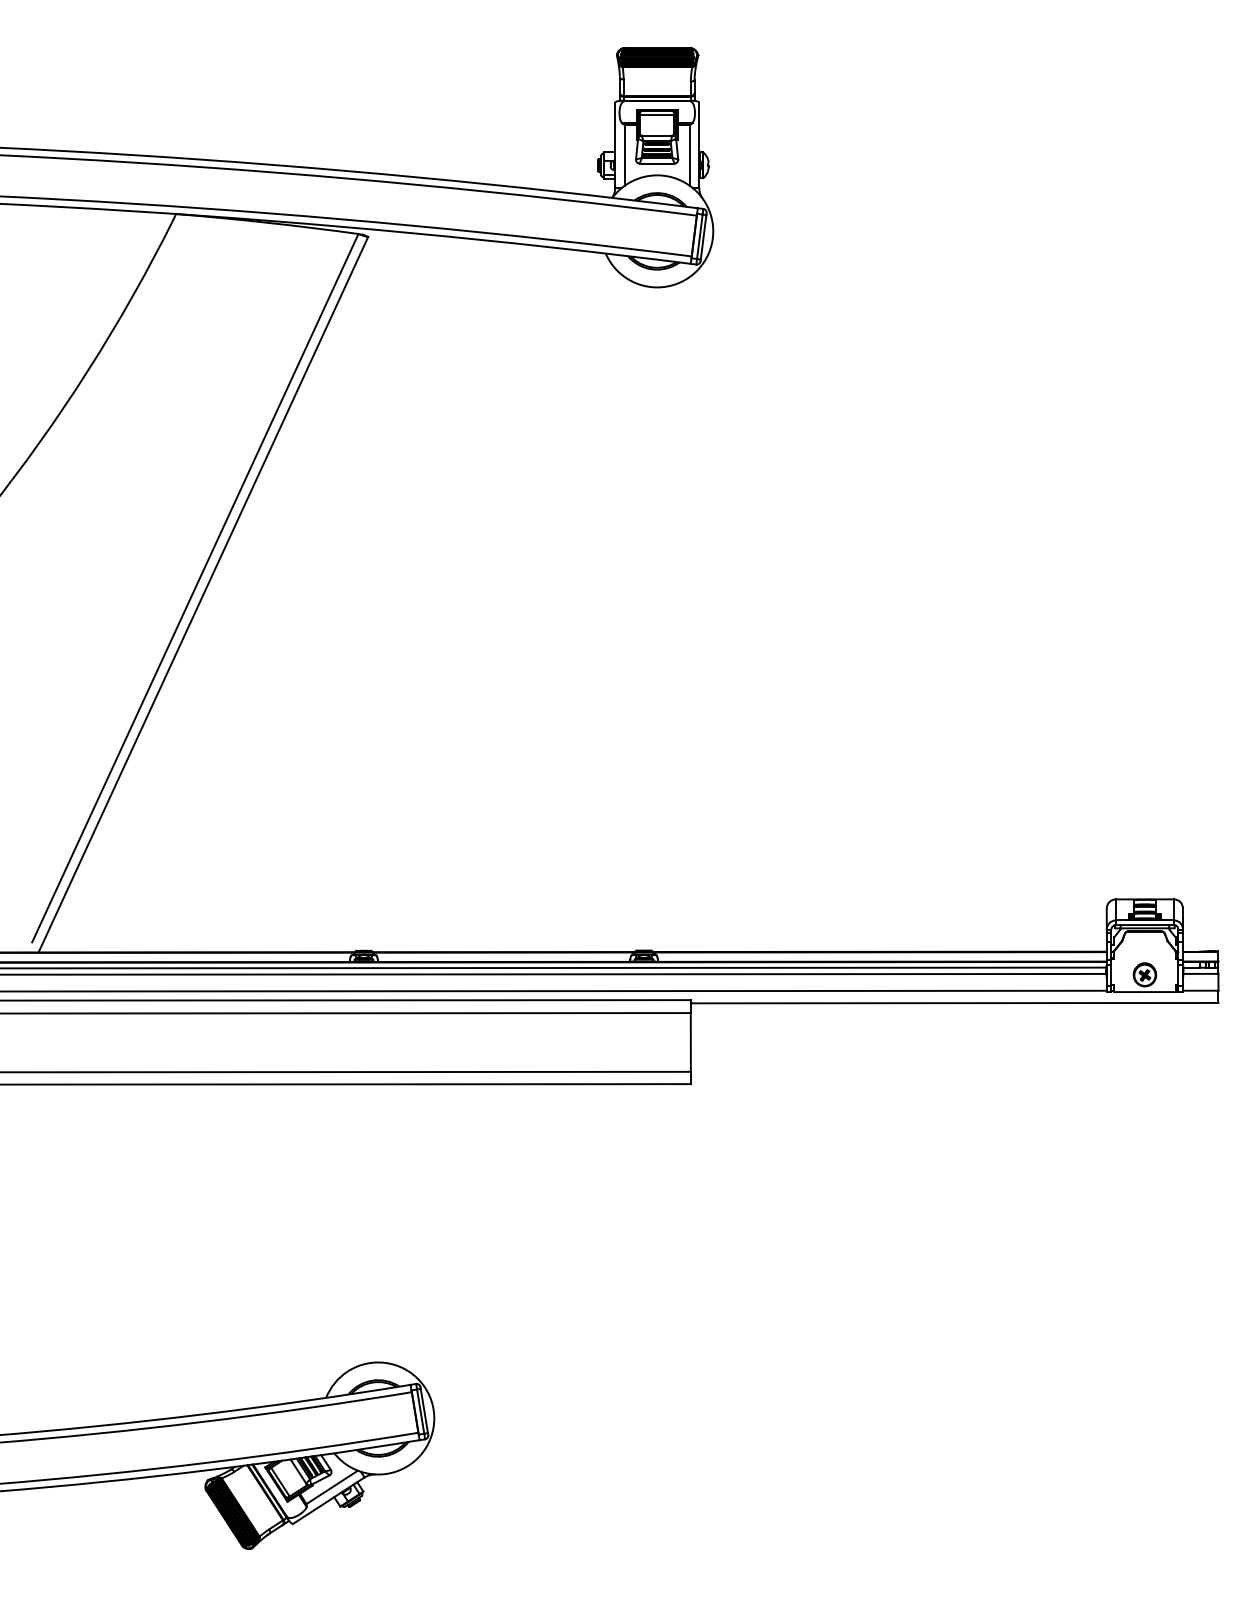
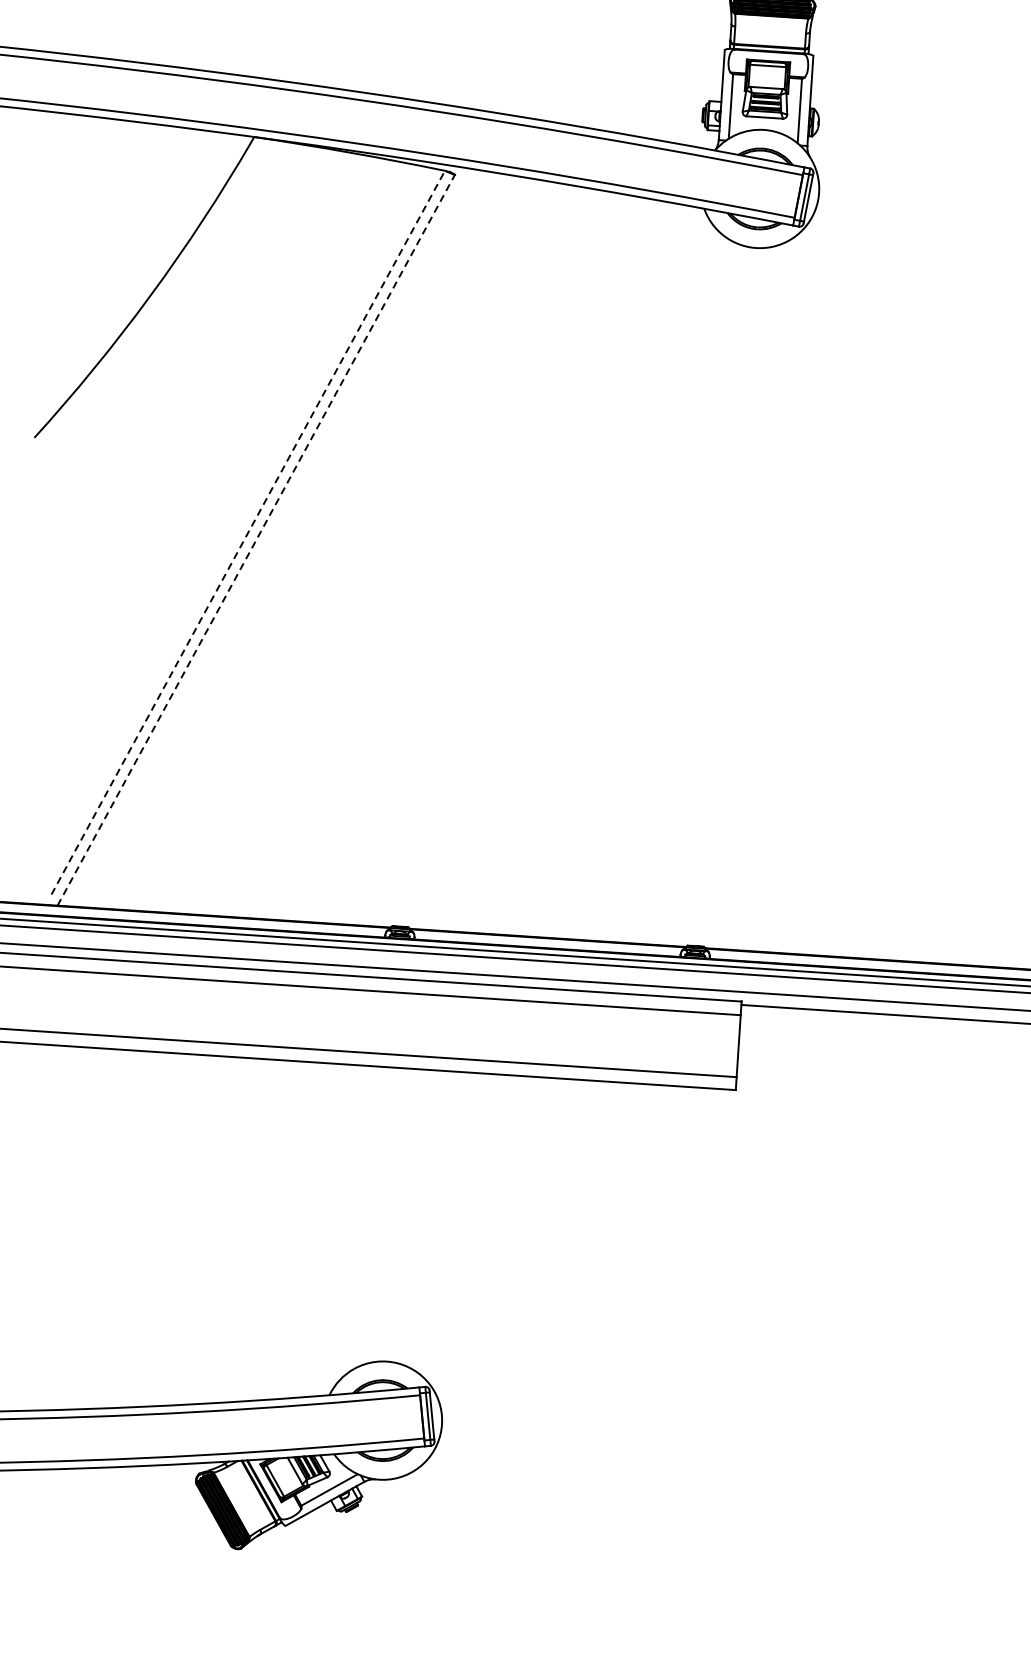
line: (195, 588) -> (248, 533), solid -> dashed
line: (203, 594) -> (256, 539), solid -> dashed

